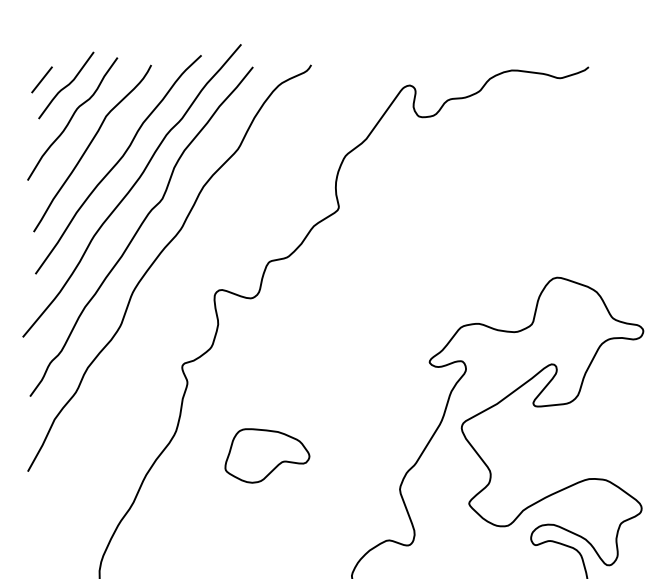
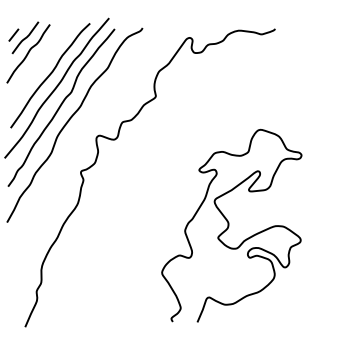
curve: (91, 145) -> (37, 66), removed
part: (266, 454) -> (121, 214), removed

